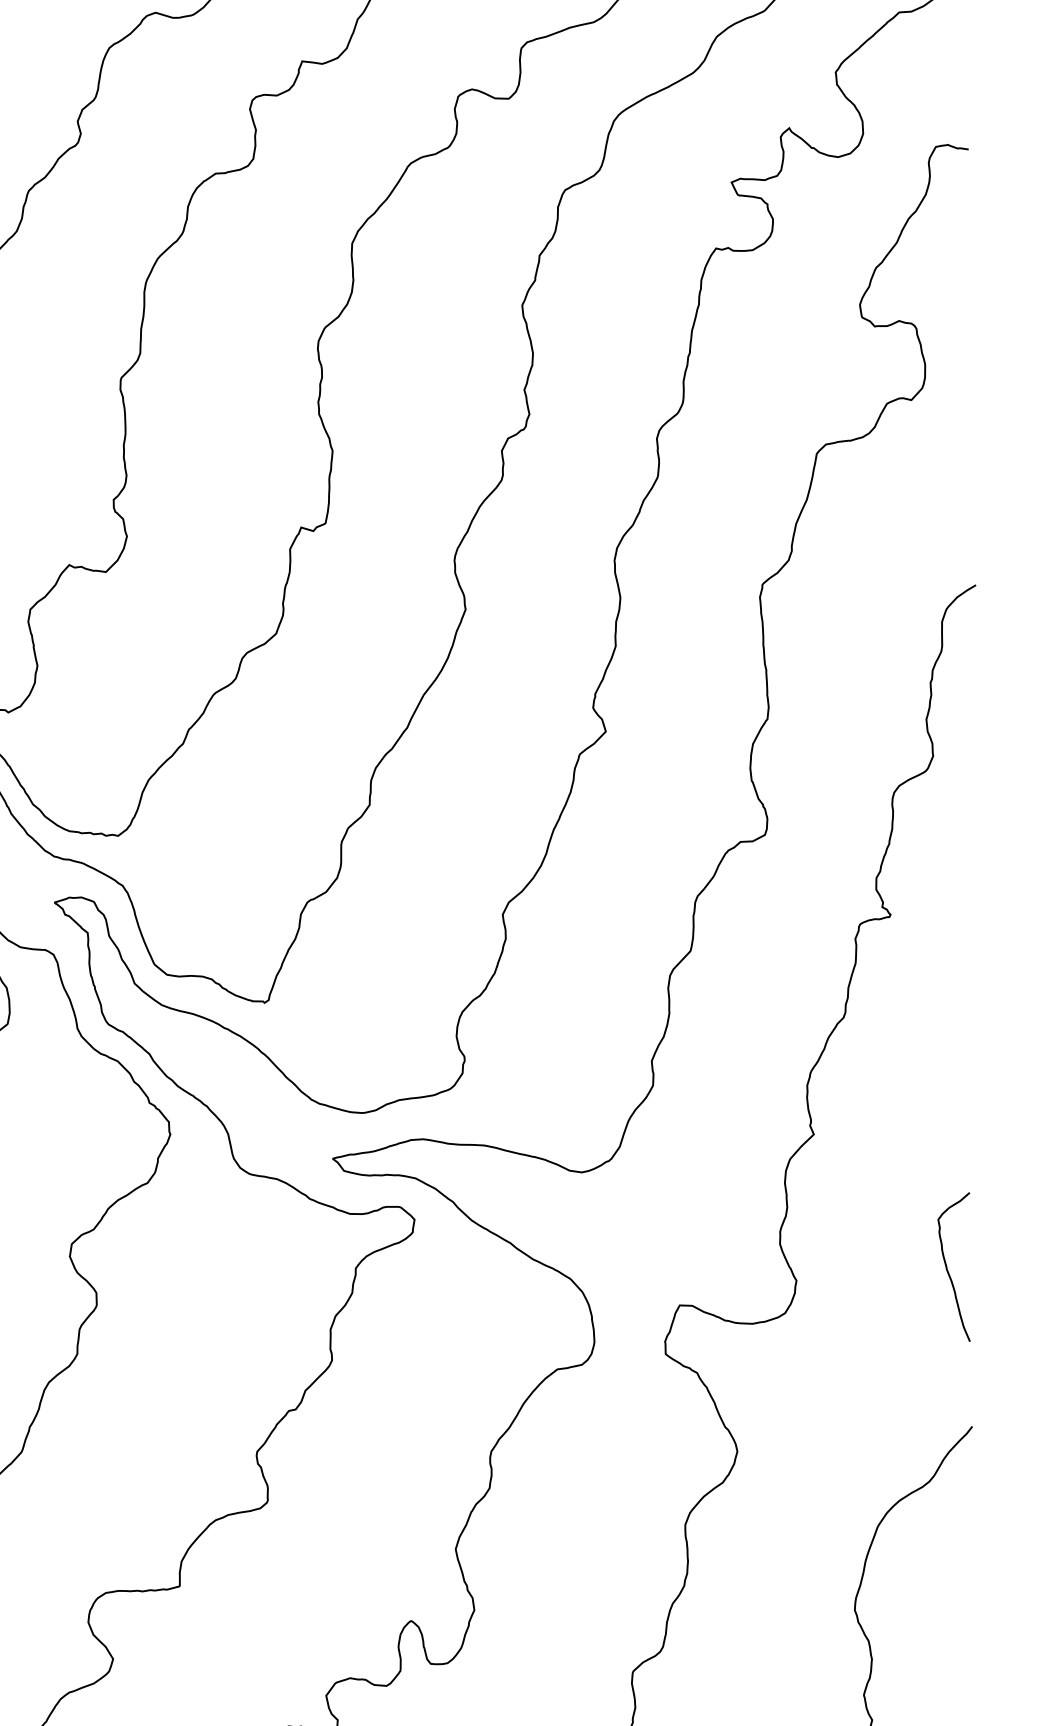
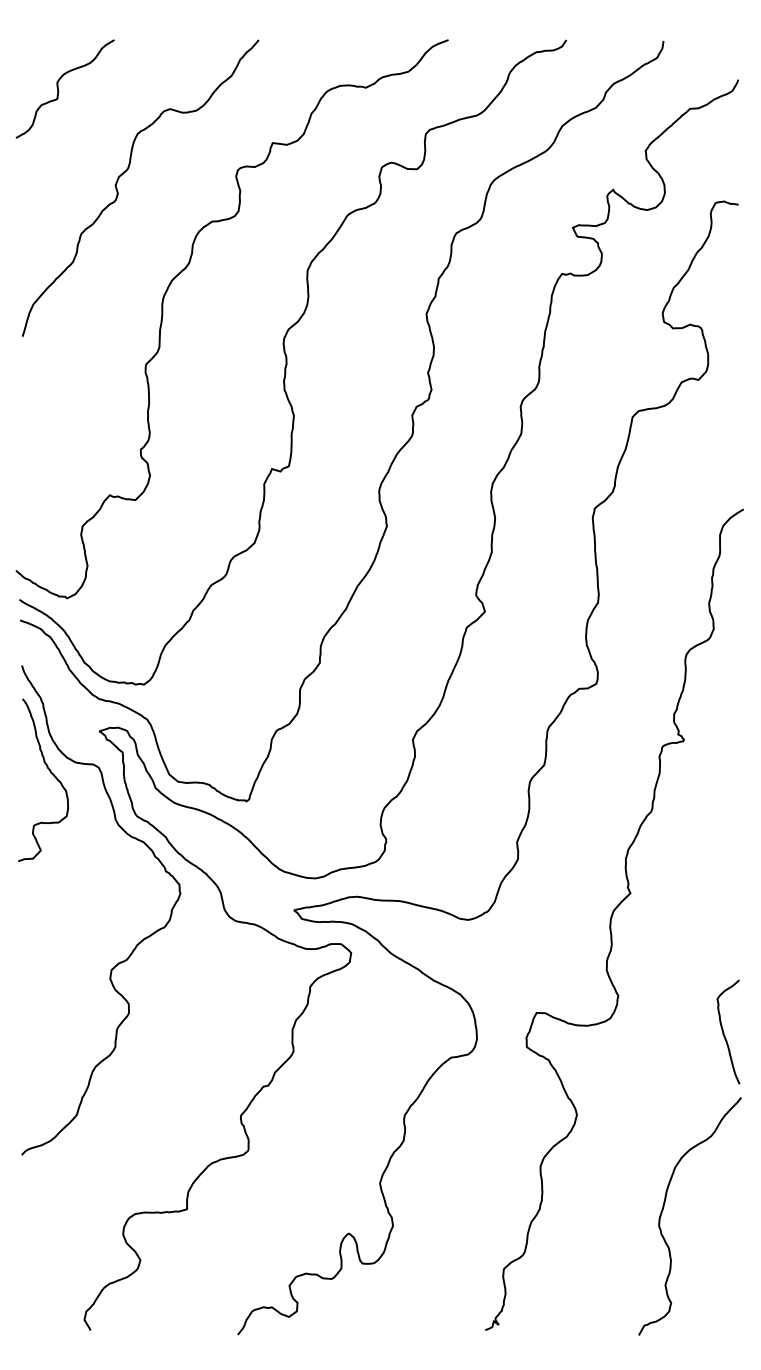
curve: (948, 1267) -> (724, 1032), moved

